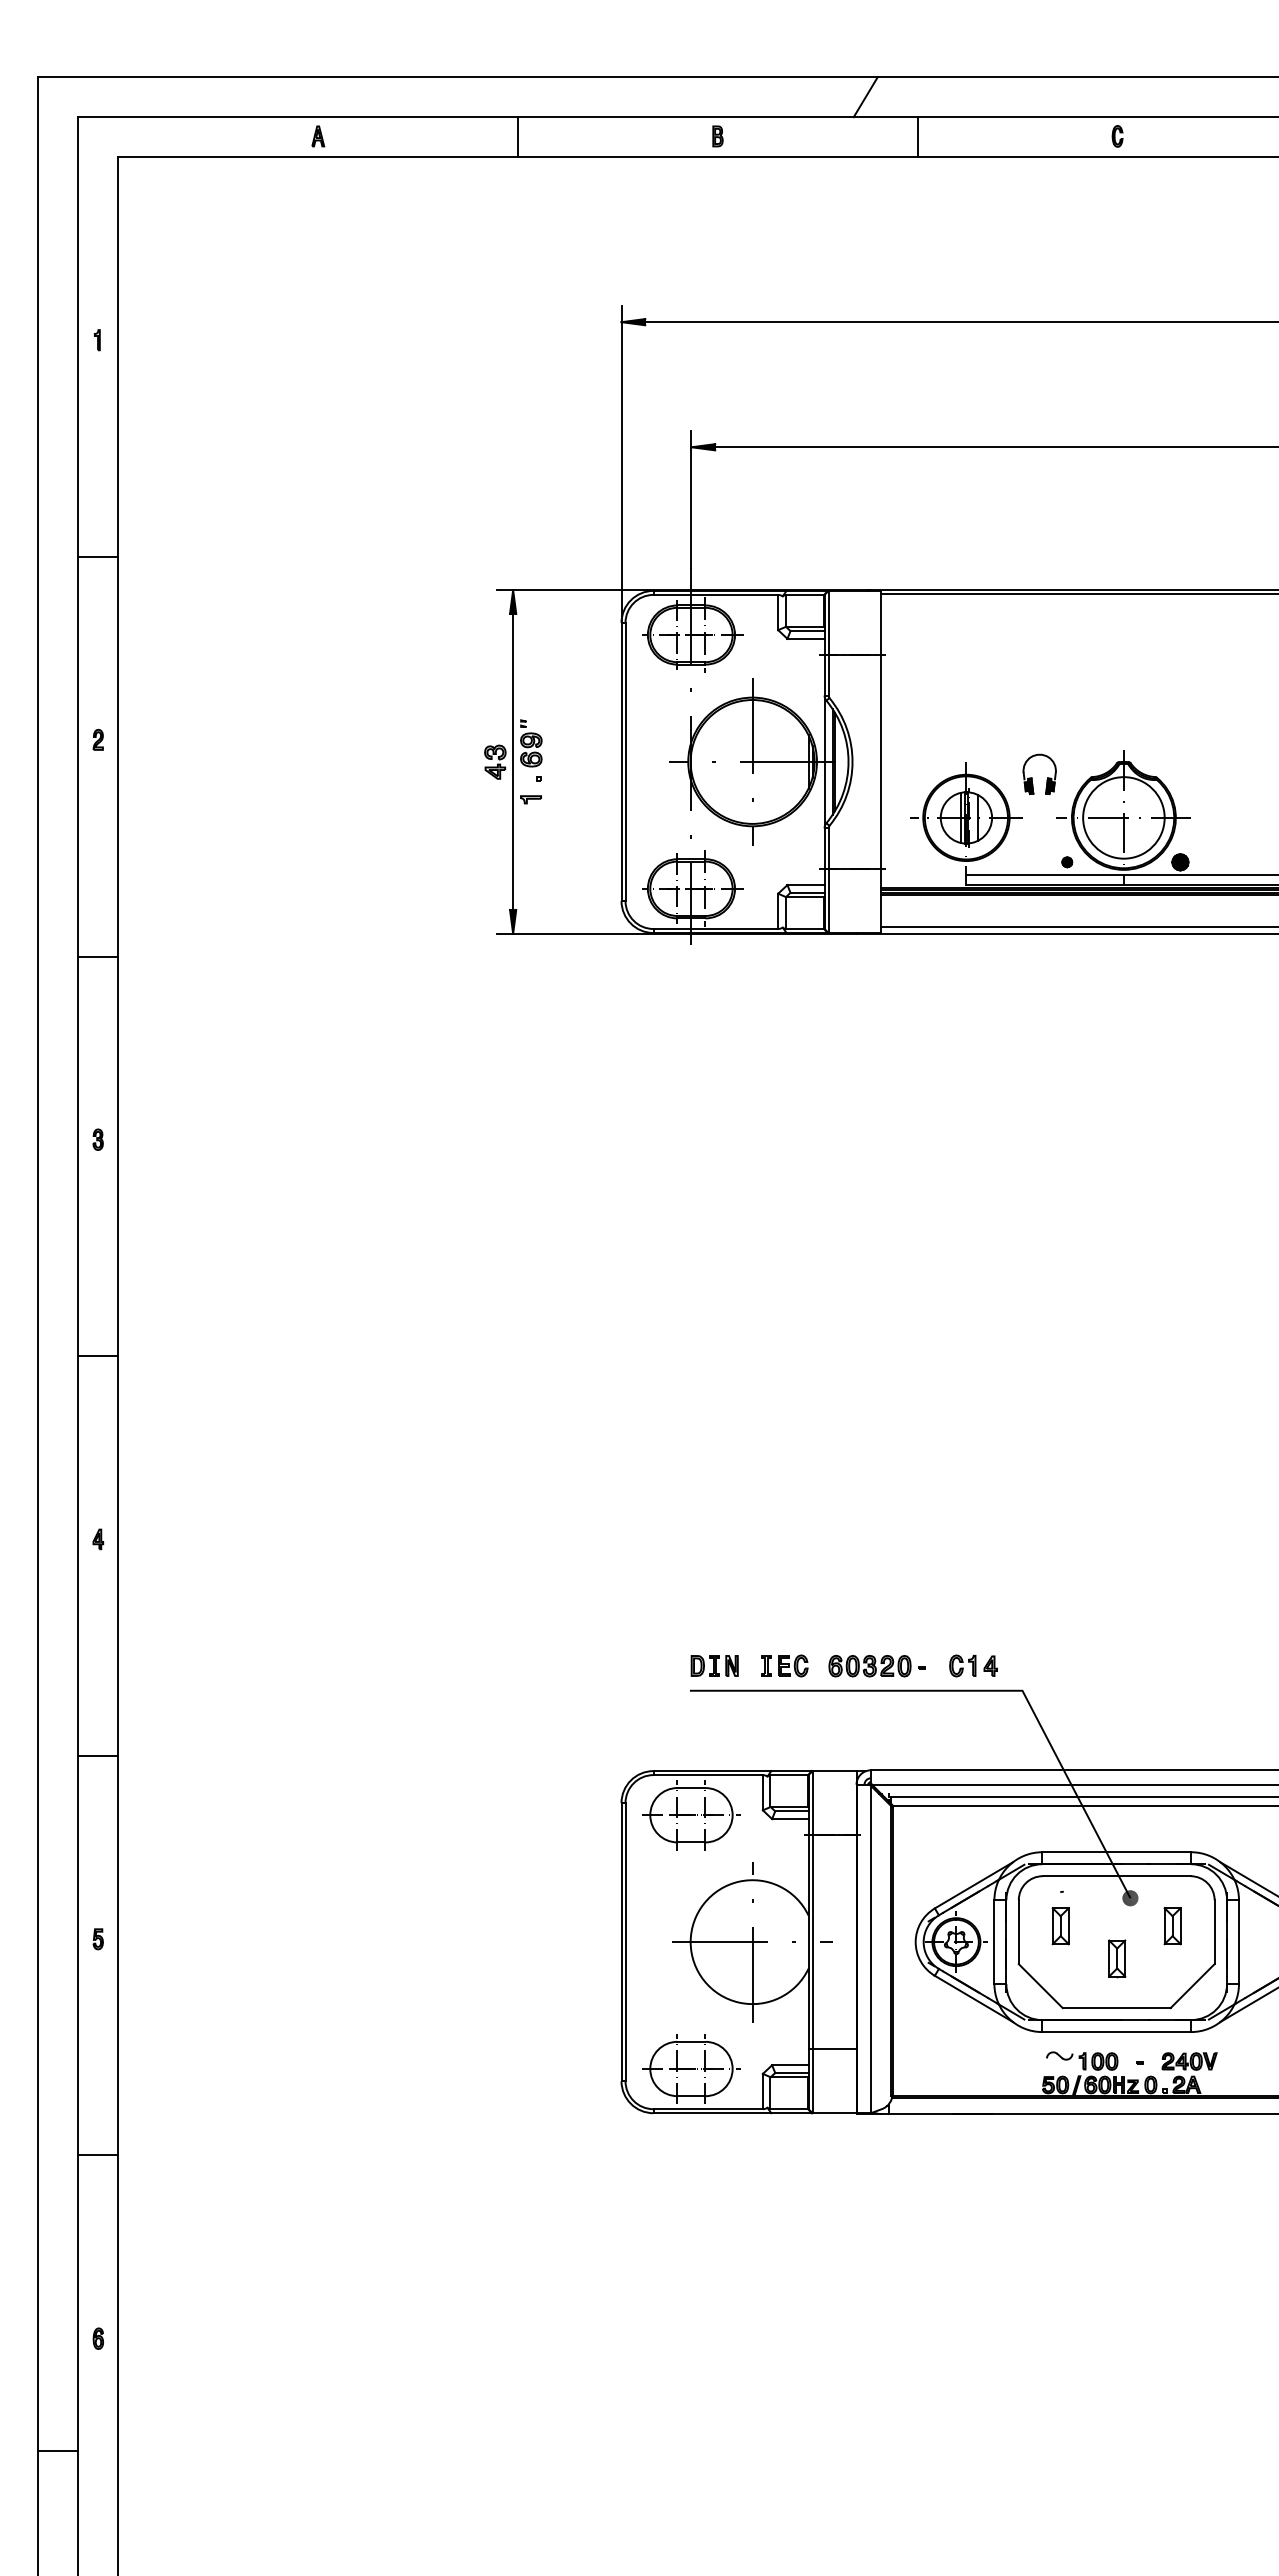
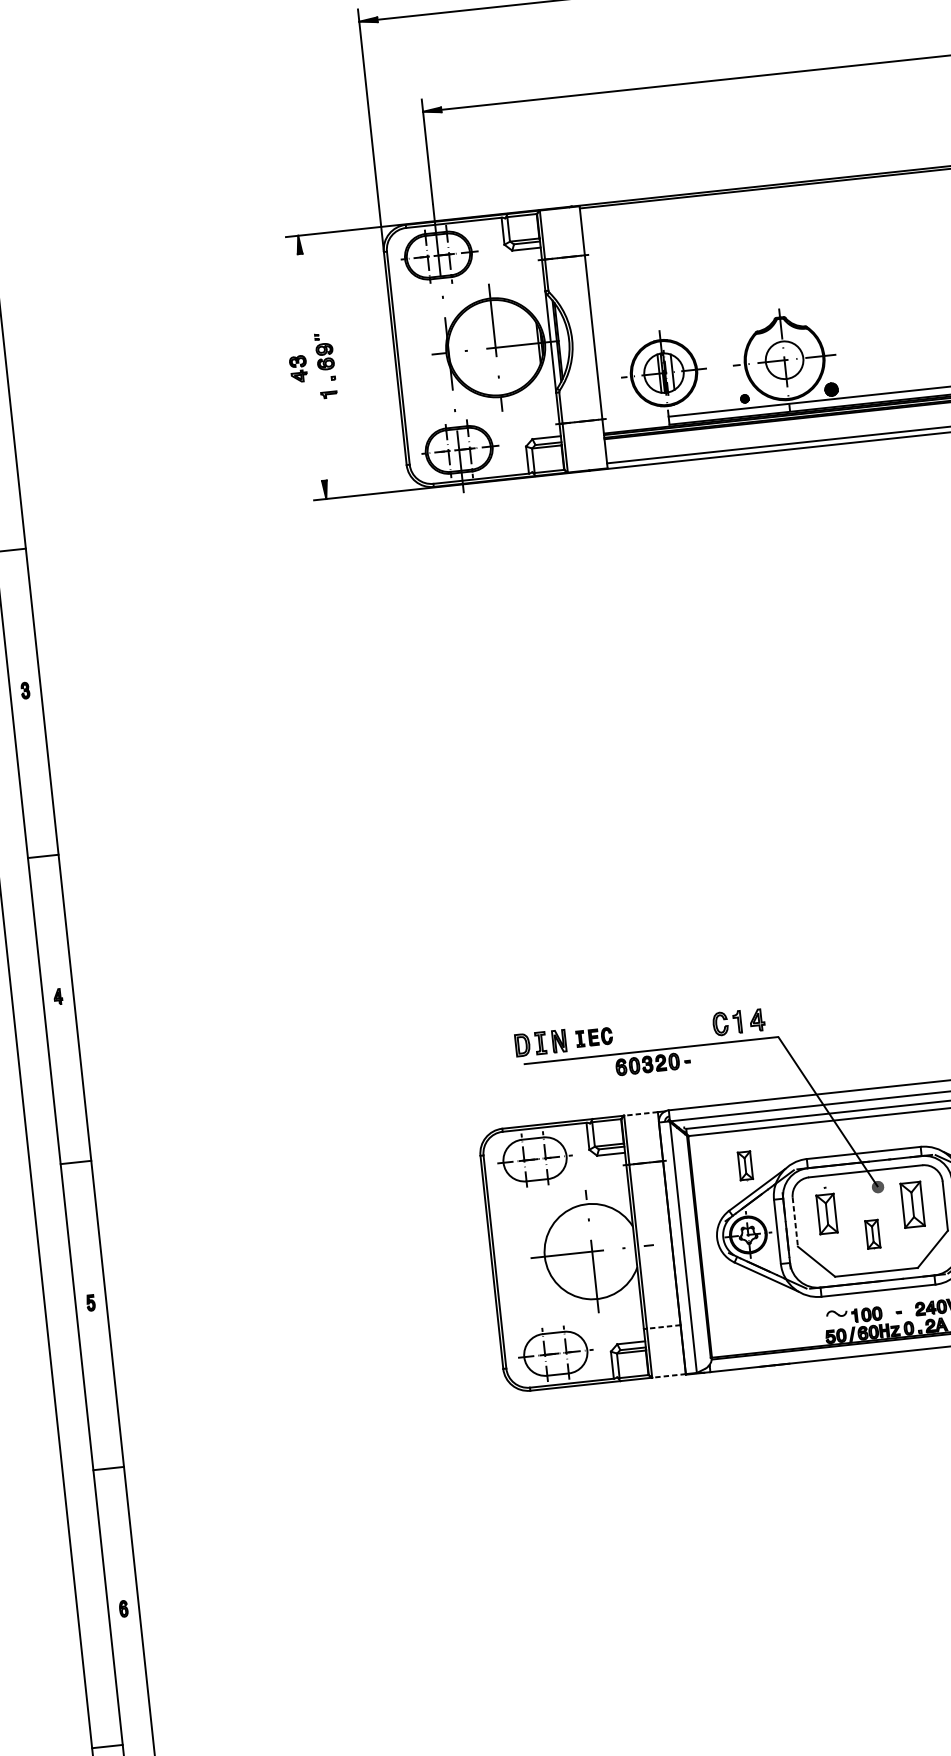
line: (513, 761) -> (312, 367), removed
part: (1032, 777) -> (711, 336), removed
circle: (1123, 817) -> (784, 359), size x0.6
part: (714, 1665) -> (540, 1042), size x1.4
part: (973, 1665) -> (738, 1021), size x1.4
part: (876, 1666) -> (652, 1064), moved
line: (834, 1771) -> (641, 1114), solid -> dashed
part: (962, 1852) -> (745, 1165), added
part: (1060, 1926) -> (826, 1214), size x1.4
part: (1172, 1926) -> (912, 1205), size x1.6
line: (1018, 1932) -> (795, 1222), solid -> dashed
line: (834, 2049) -> (663, 1327), solid -> dashed
line: (834, 2113) -> (669, 1376), solid -> dashed
line: (58, 2451) -> (107, 1746), moved

